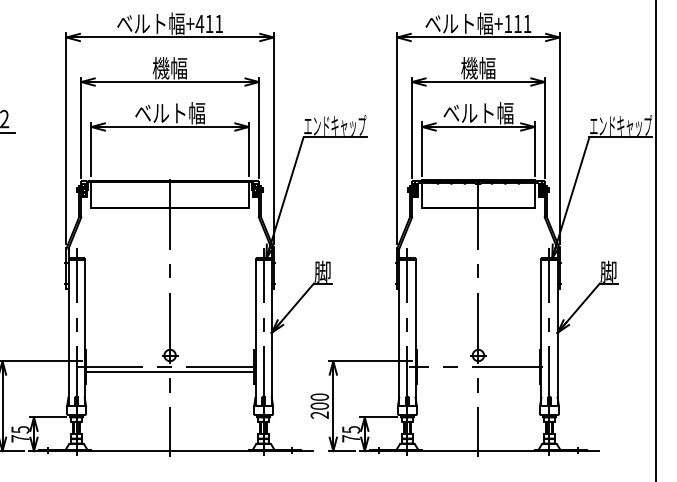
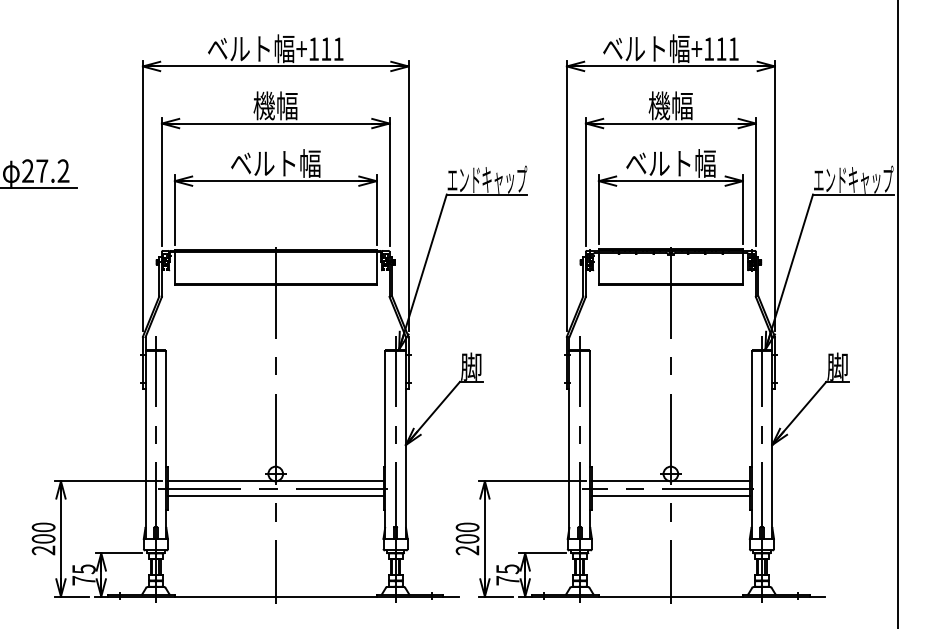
text: (199, 23) -> (313, 48), +411 -> +111
line: (169, 361) -> (275, 481), added
line: (478, 361) -> (670, 481), added
line: (478, 372) -> (670, 495), added

